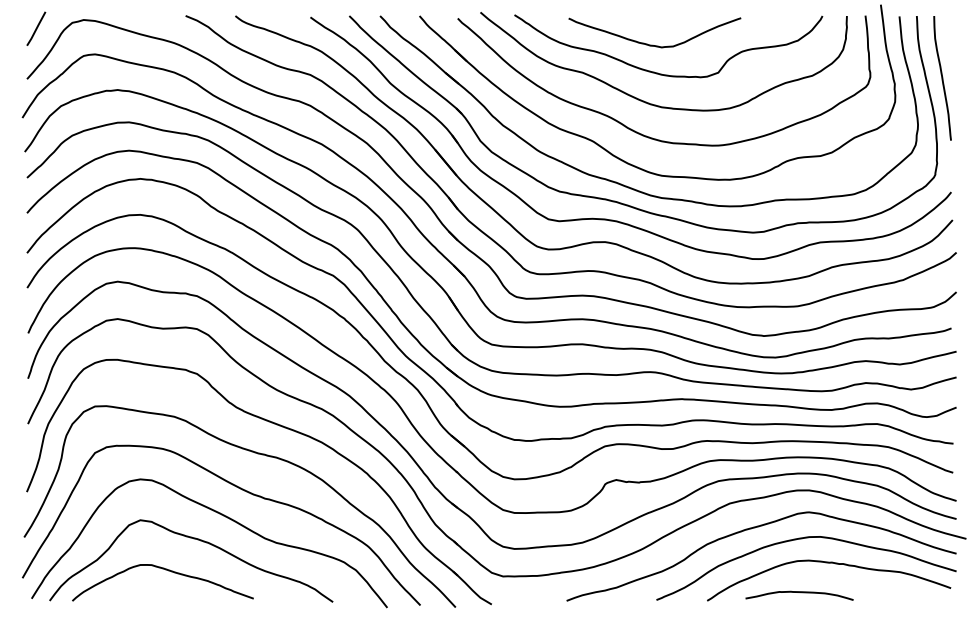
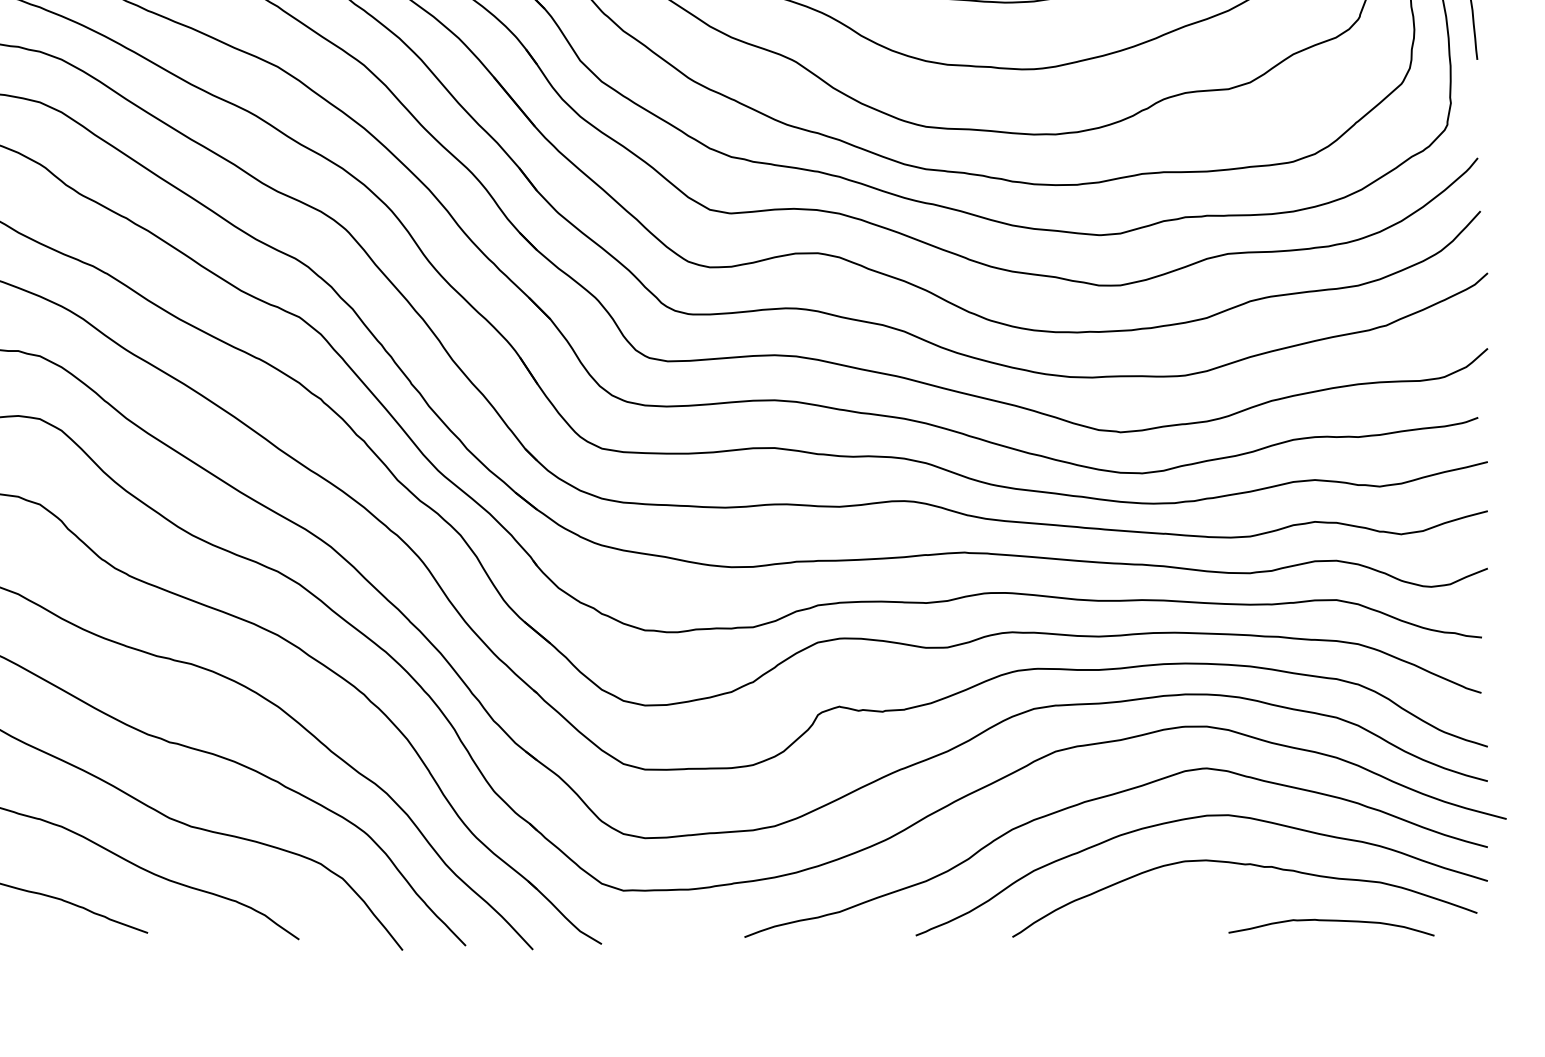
curve: (800, 593) -> (1333, 923), moved

